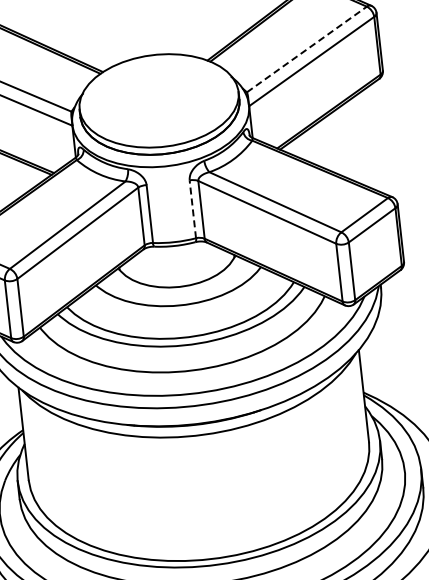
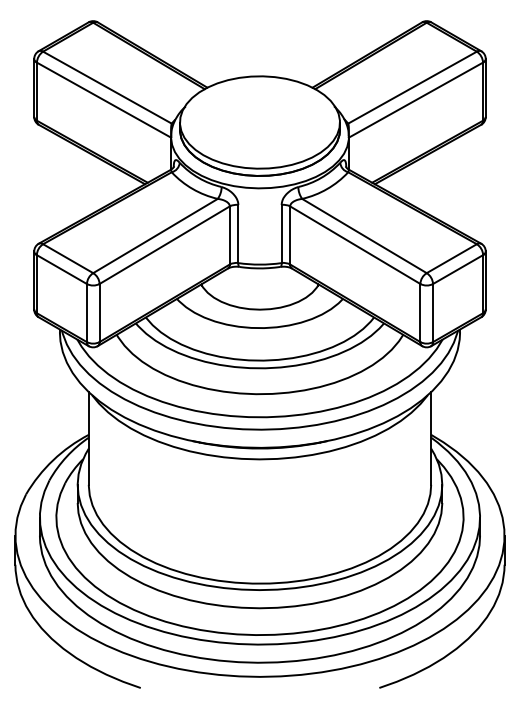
line: (306, 49) -> (412, 87), dashed -> solid
line: (192, 208) -> (281, 233), dashed -> solid

